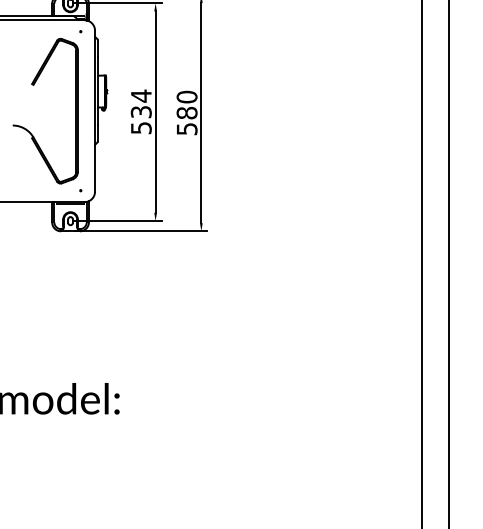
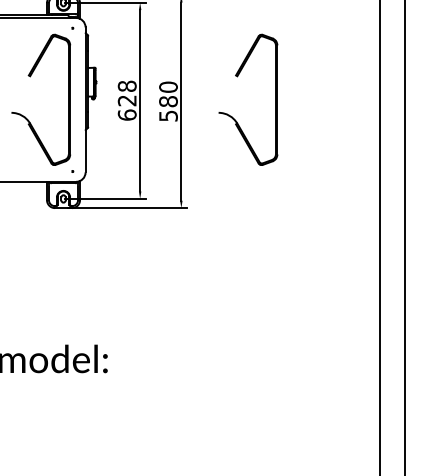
text: (140, 111) -> (126, 100), 534 -> 628
part: (257, 129) -> (231, 116), added

